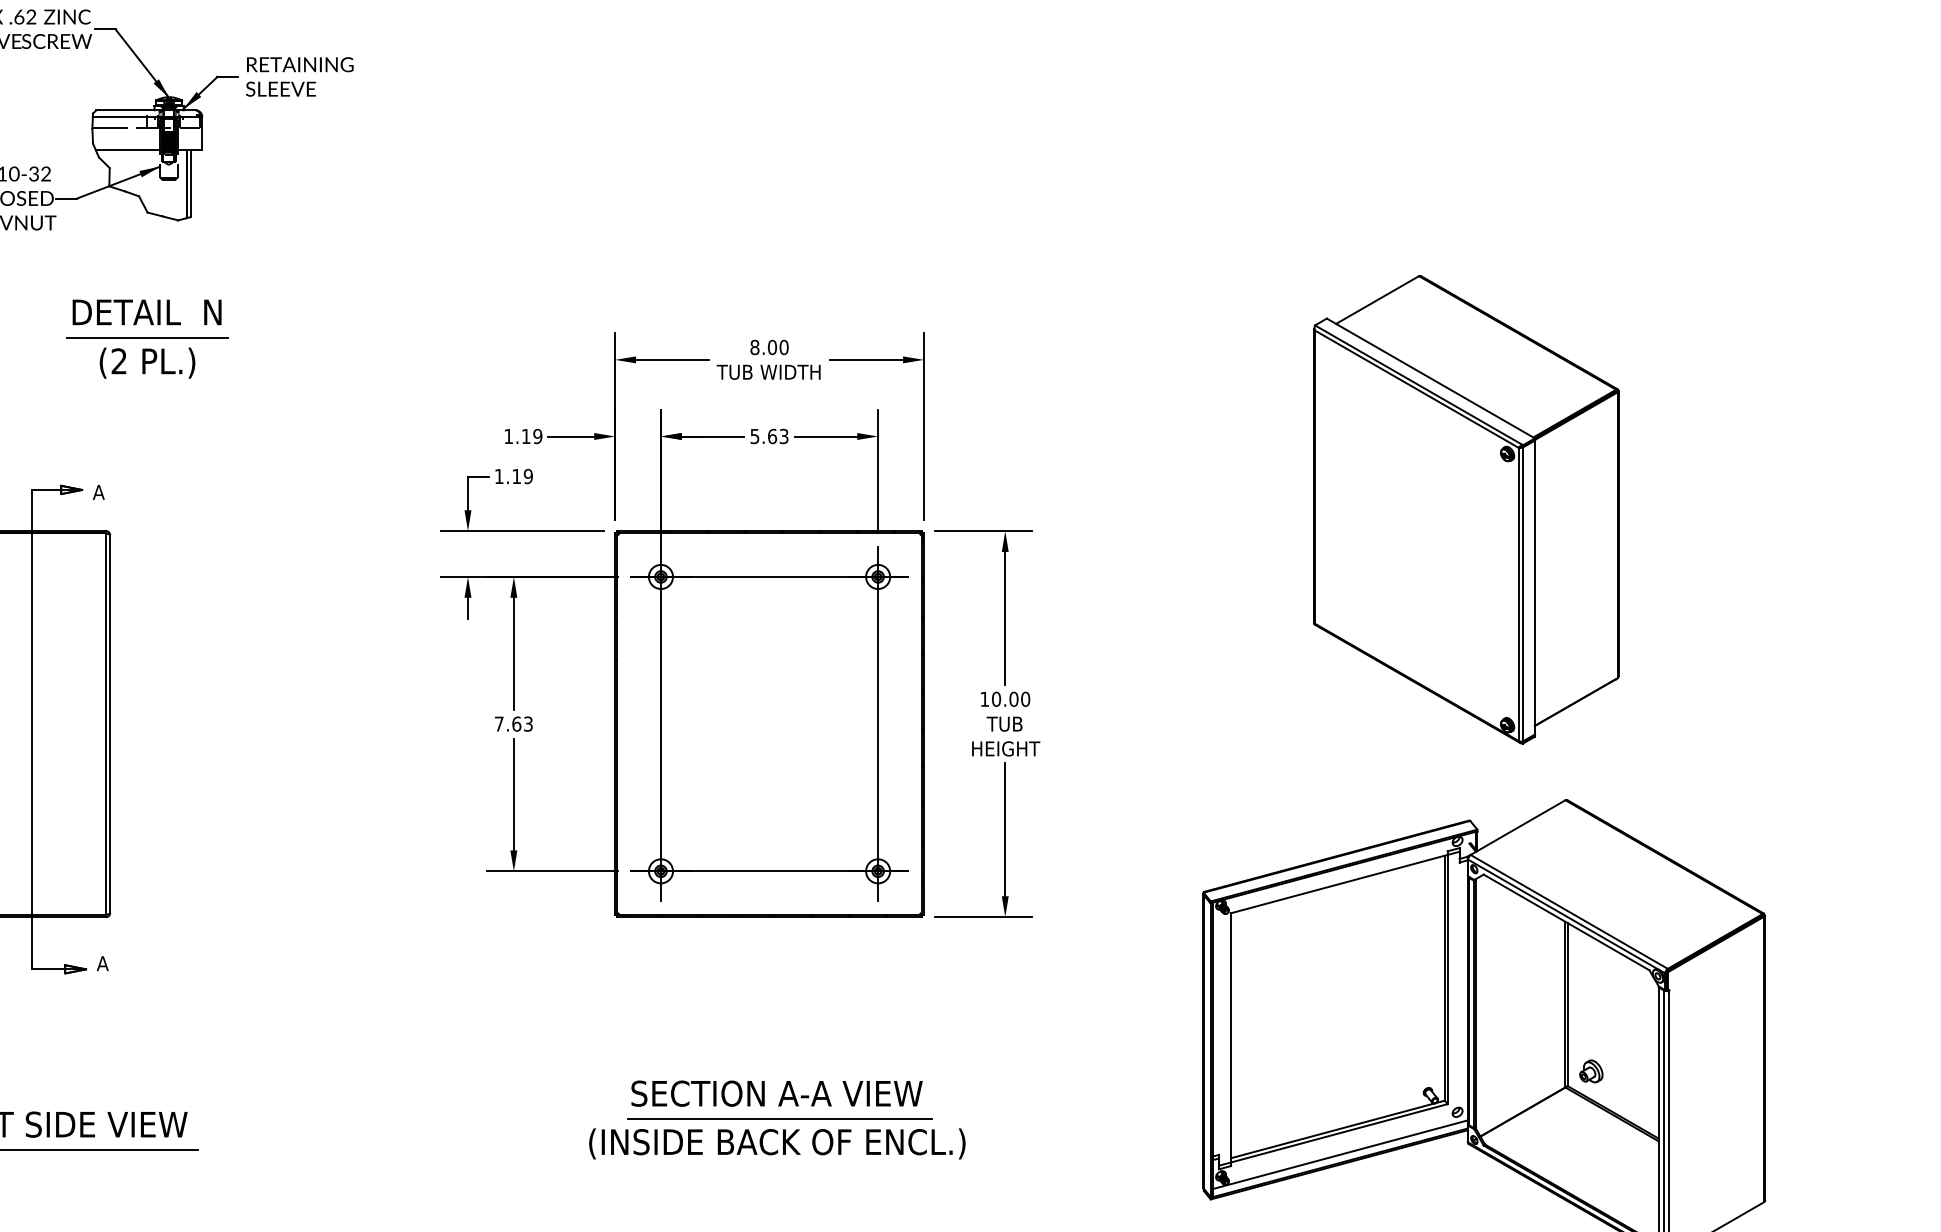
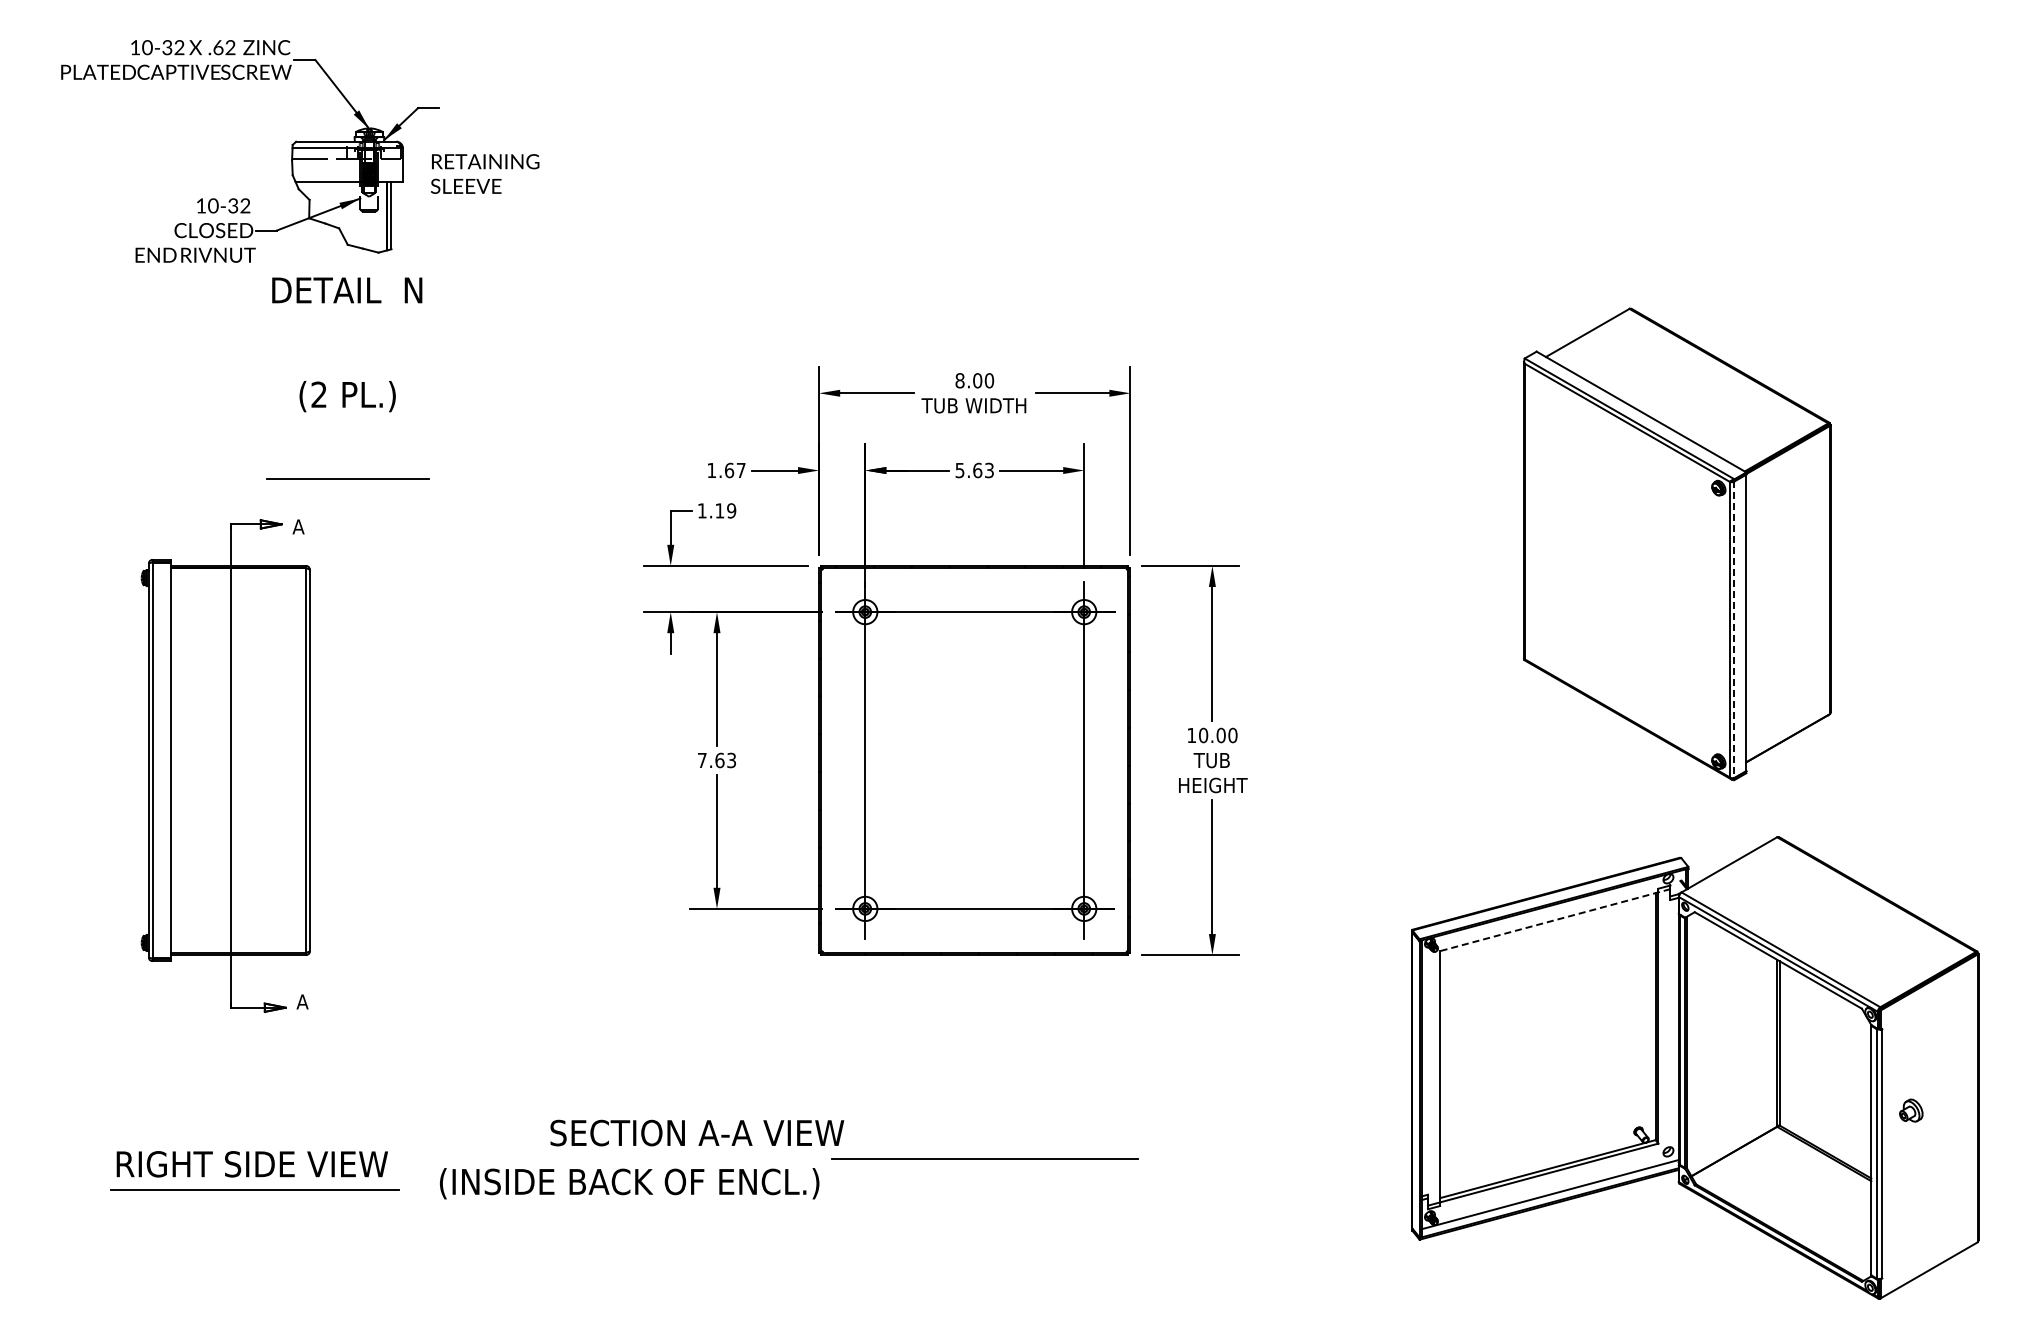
text: (300, 76) -> (485, 173), moved
text: (147, 312) -> (347, 290), moved
line: (147, 337) -> (347, 478), moved
text: (532, 436) -> (735, 470), 1.19 -> 1.67
line: (1523, 595) -> (1734, 630), solid -> dashed
line: (1344, 882) -> (1554, 920), solid -> dashed
part: (1591, 1071) -> (1911, 1110), moved
text: (777, 1093) -> (697, 1132), moved
text: (777, 1143) -> (629, 1183), moved

